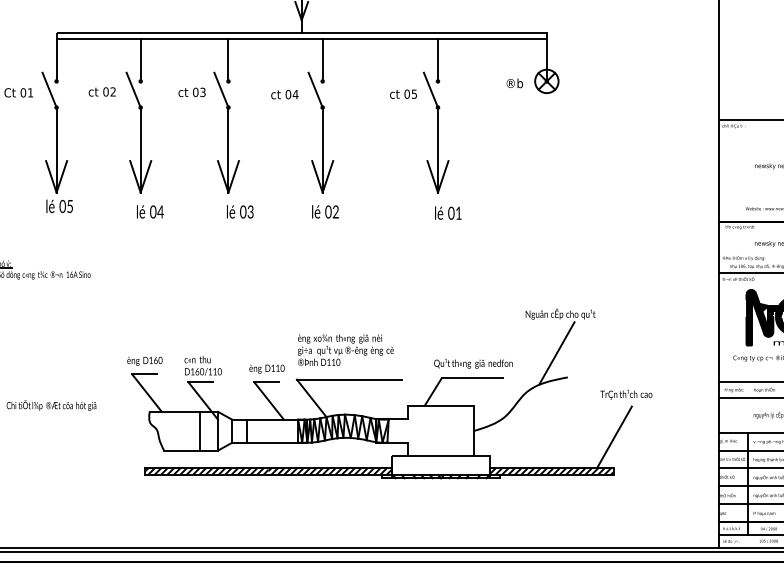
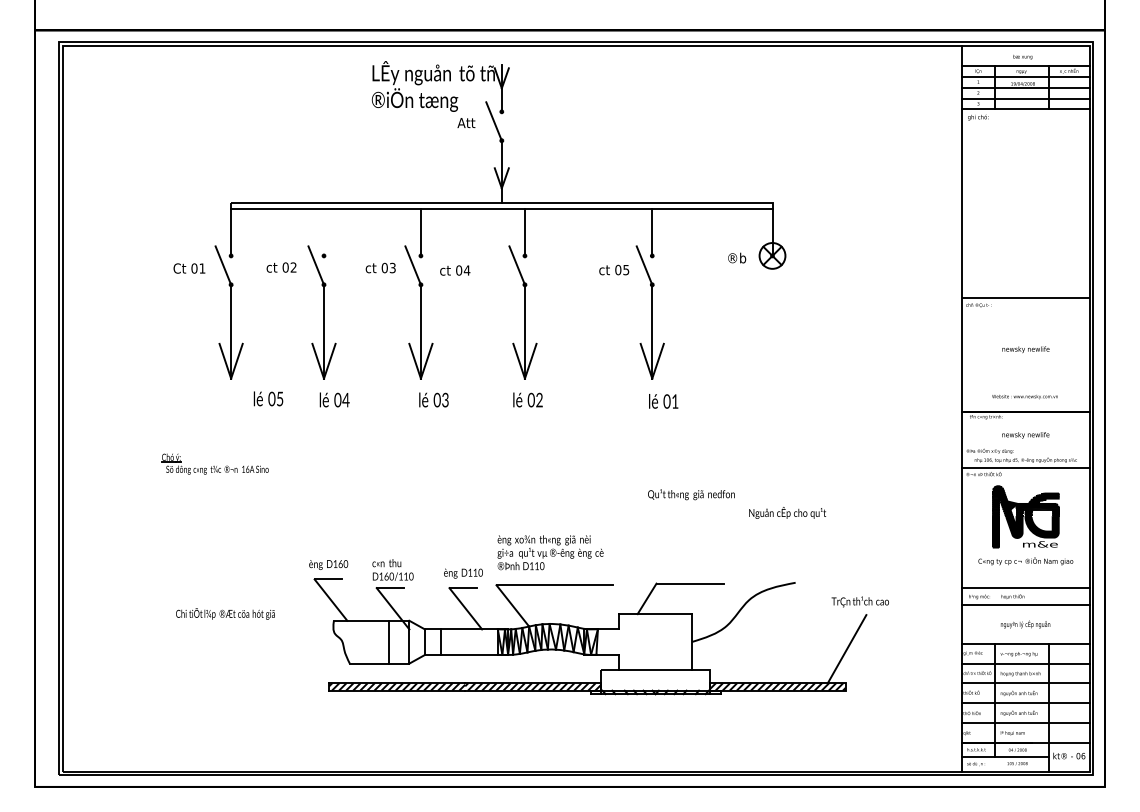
line: (141, 60) -> (324, 232), removed
text: (285, 94) -> (455, 270), moved
text: (59, 206) -> (268, 398), moved
line: (556, 352) -> (783, 555), removed
text: (473, 363) -> (691, 494), moved

